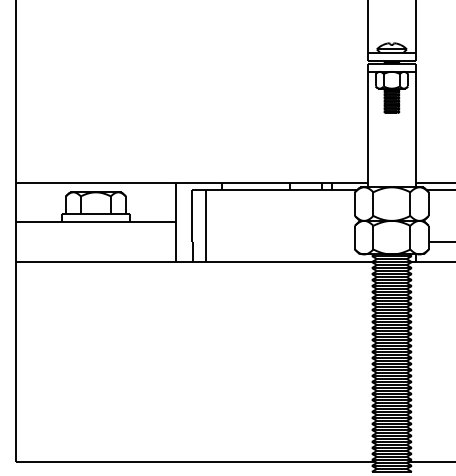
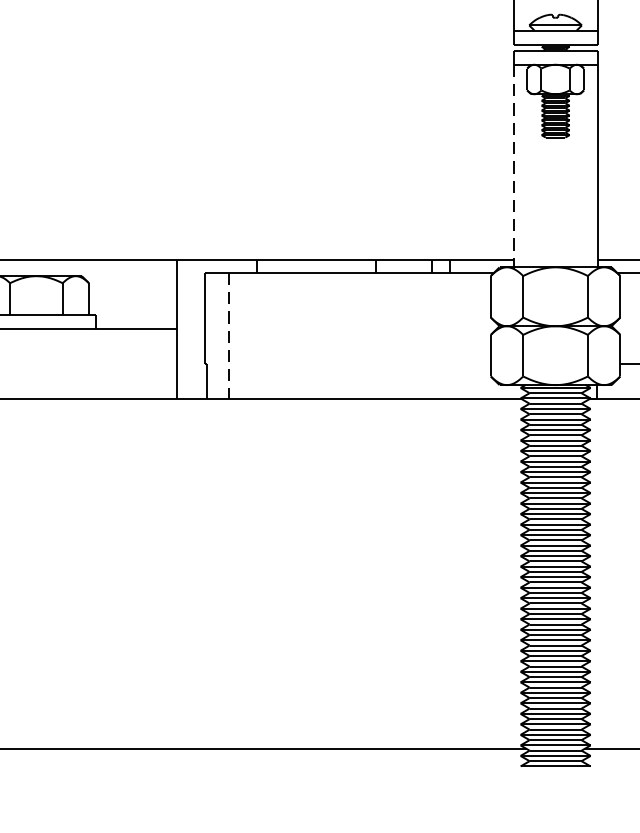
line: (367, 130) -> (512, 167), solid -> dashed
line: (205, 226) -> (228, 336), solid -> dashed

